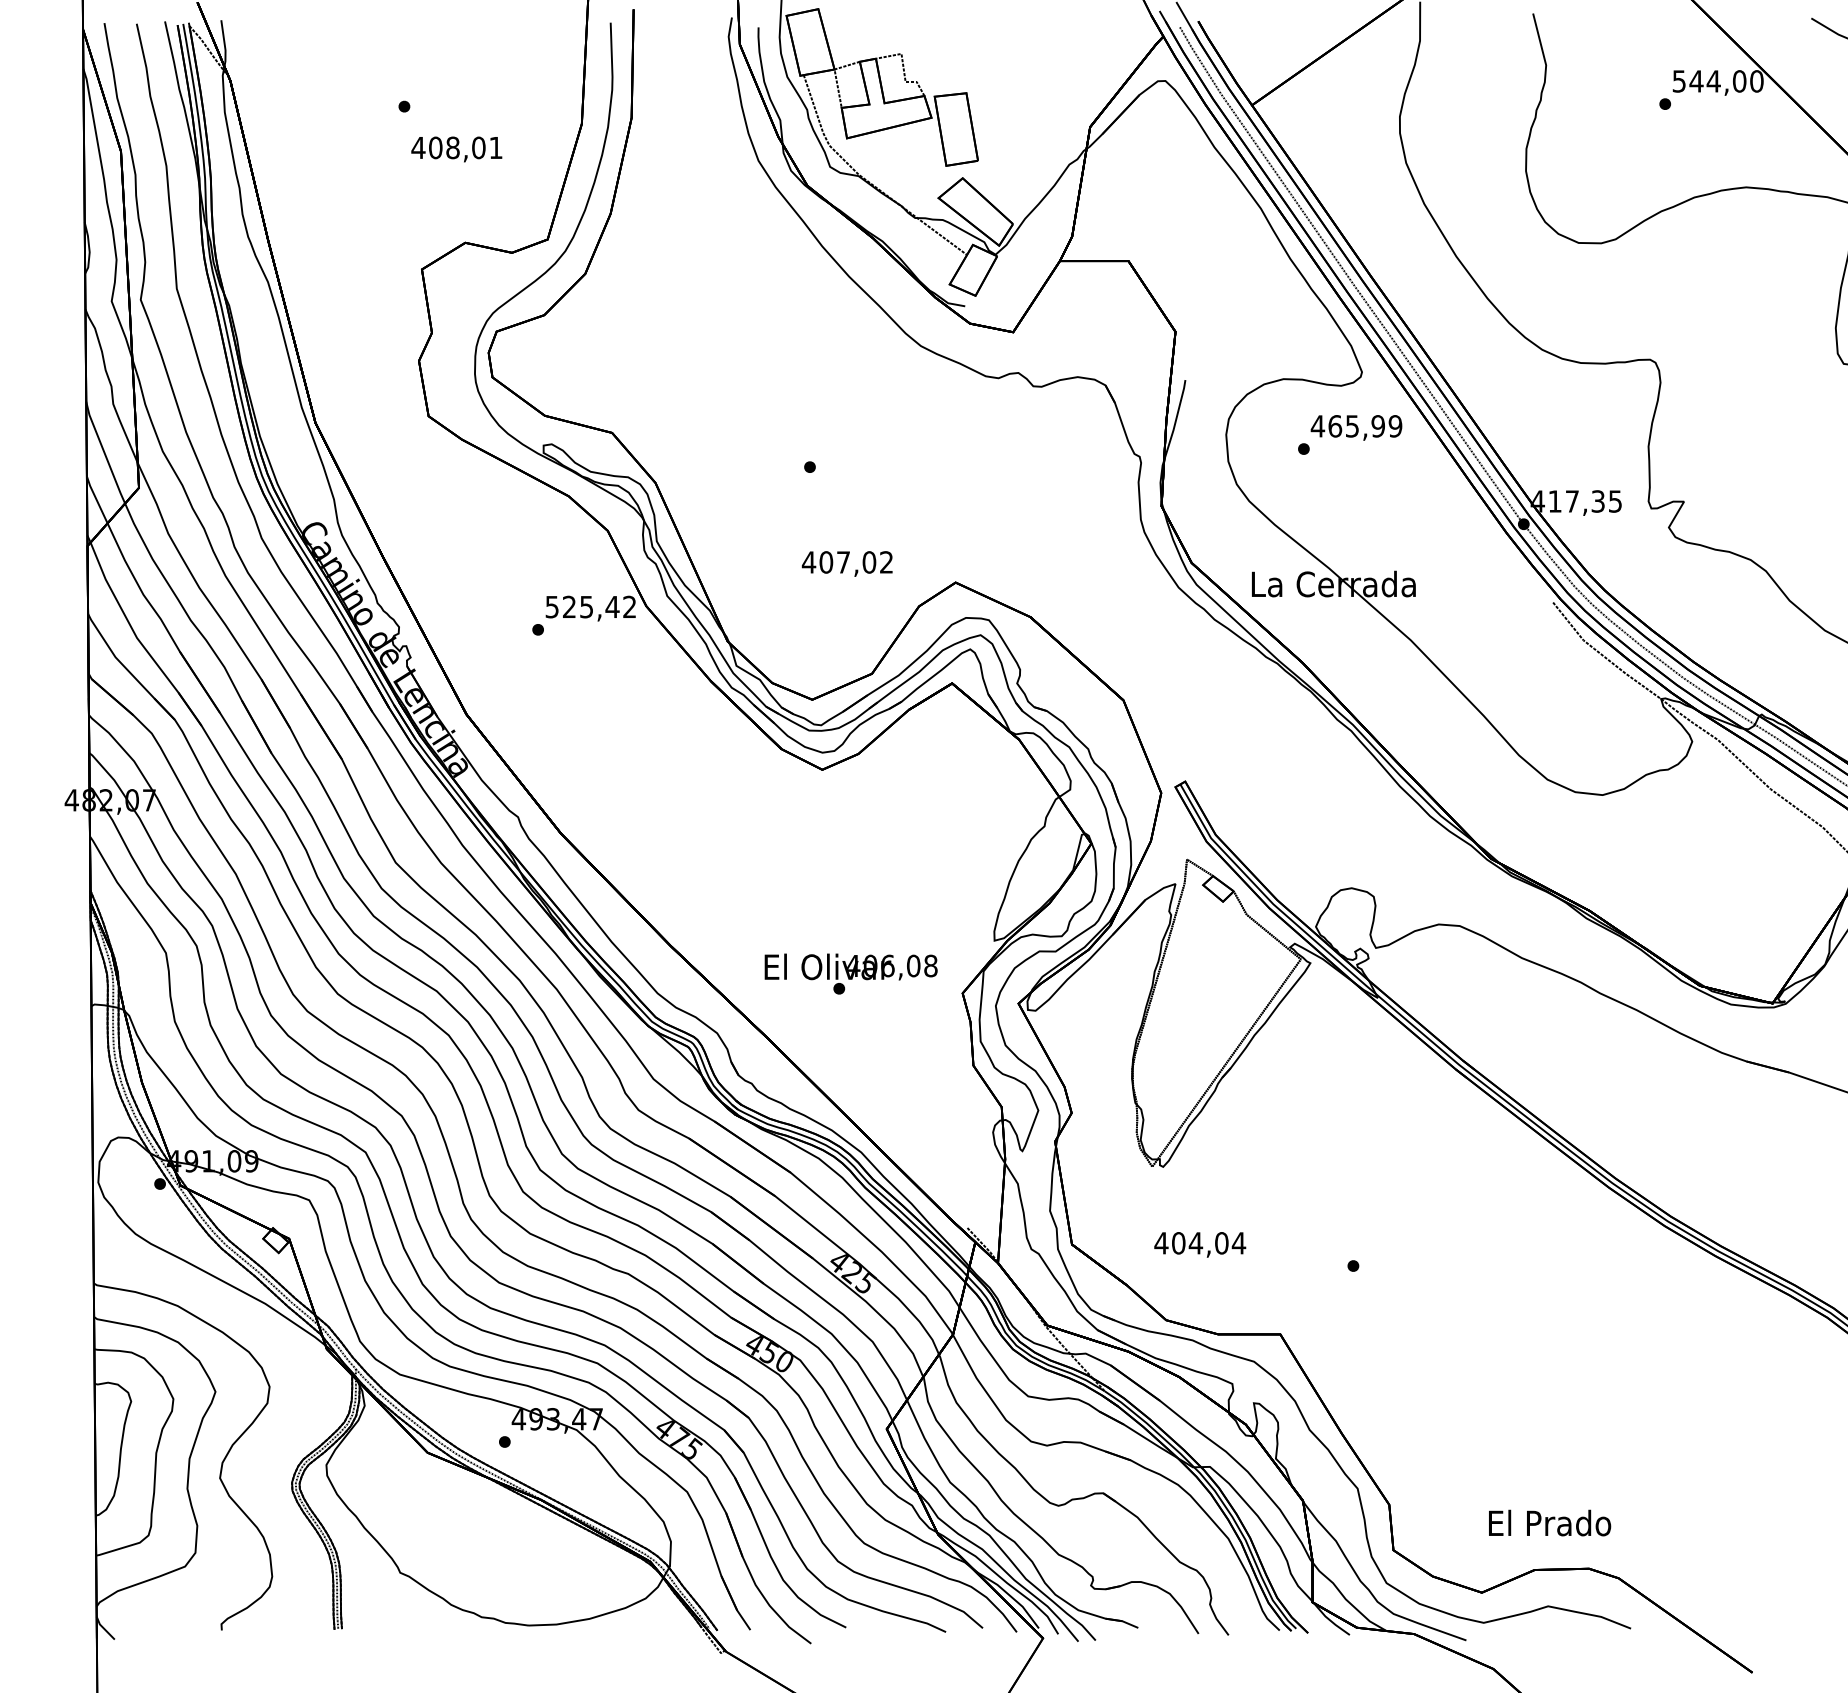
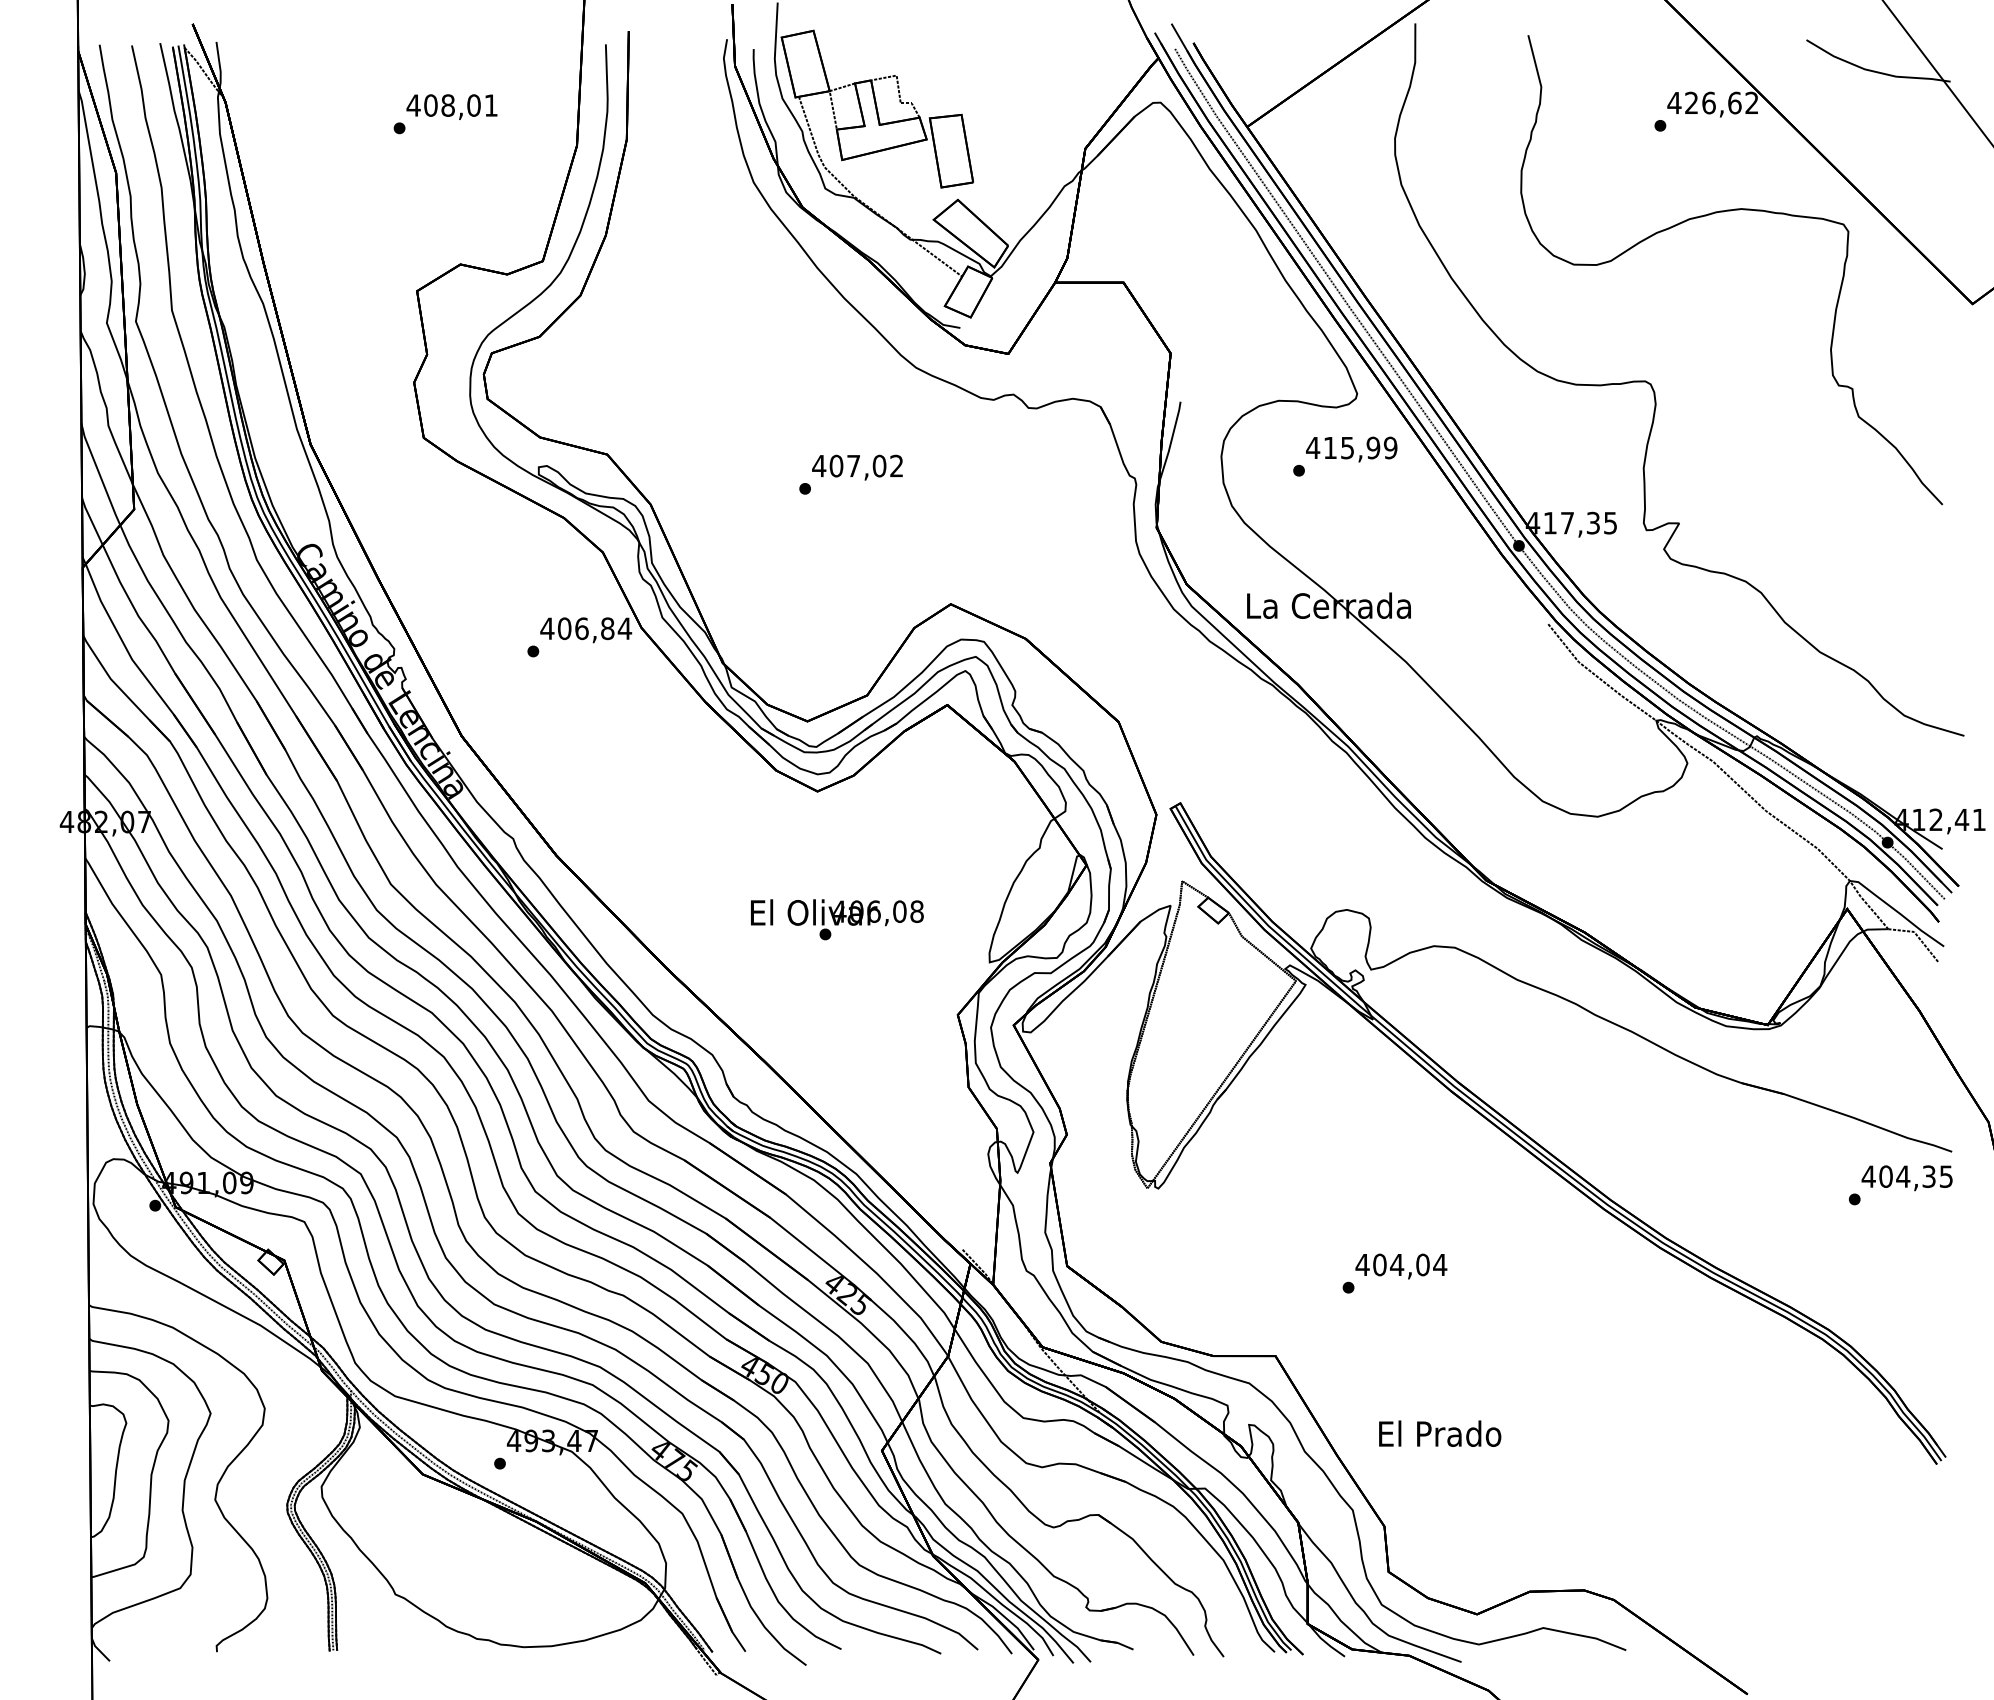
text: (1717, 80) -> (1712, 102), 544,00 -> 426,62
text: (456, 148) -> (451, 106), moved
text: (1335, 425) -> (1330, 447), 465,99 -> 415,99
text: (847, 563) -> (857, 467), moved
text: (591, 606) -> (586, 628), 525,42 -> 406,84
text: (851, 973) -> (837, 919), moved
text: (1200, 1244) -> (1401, 1266), moved
text: (1550, 1522) -> (1440, 1433), moved

